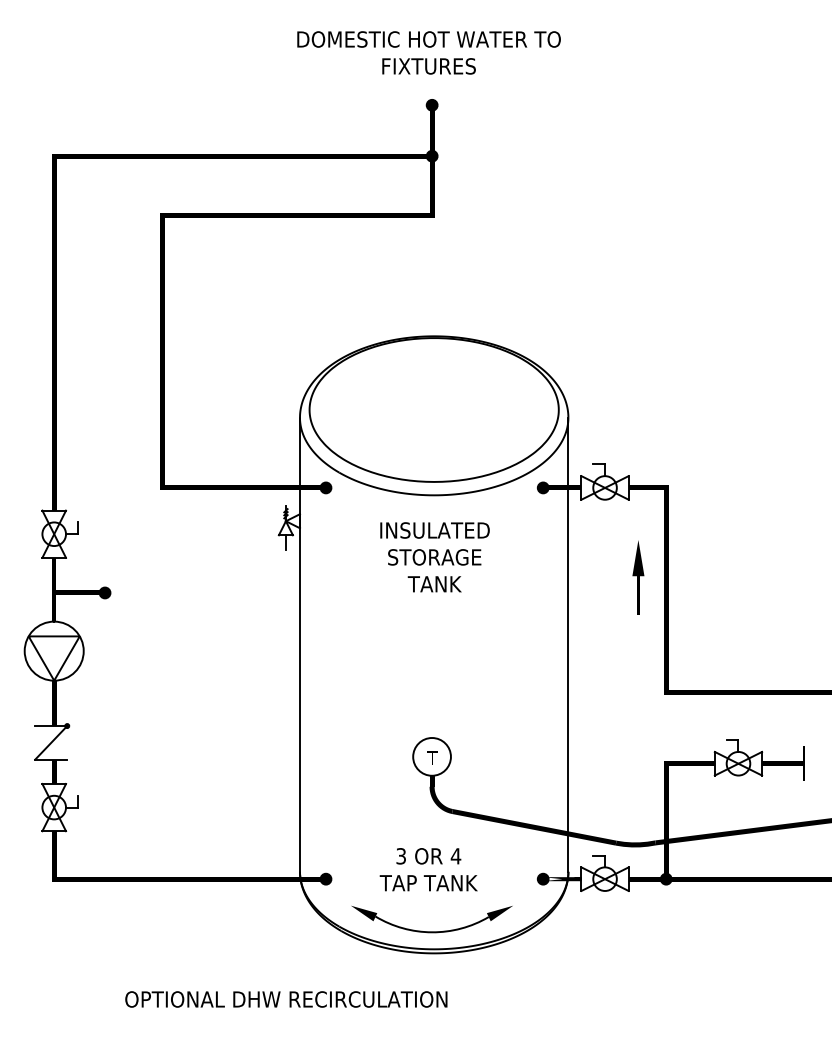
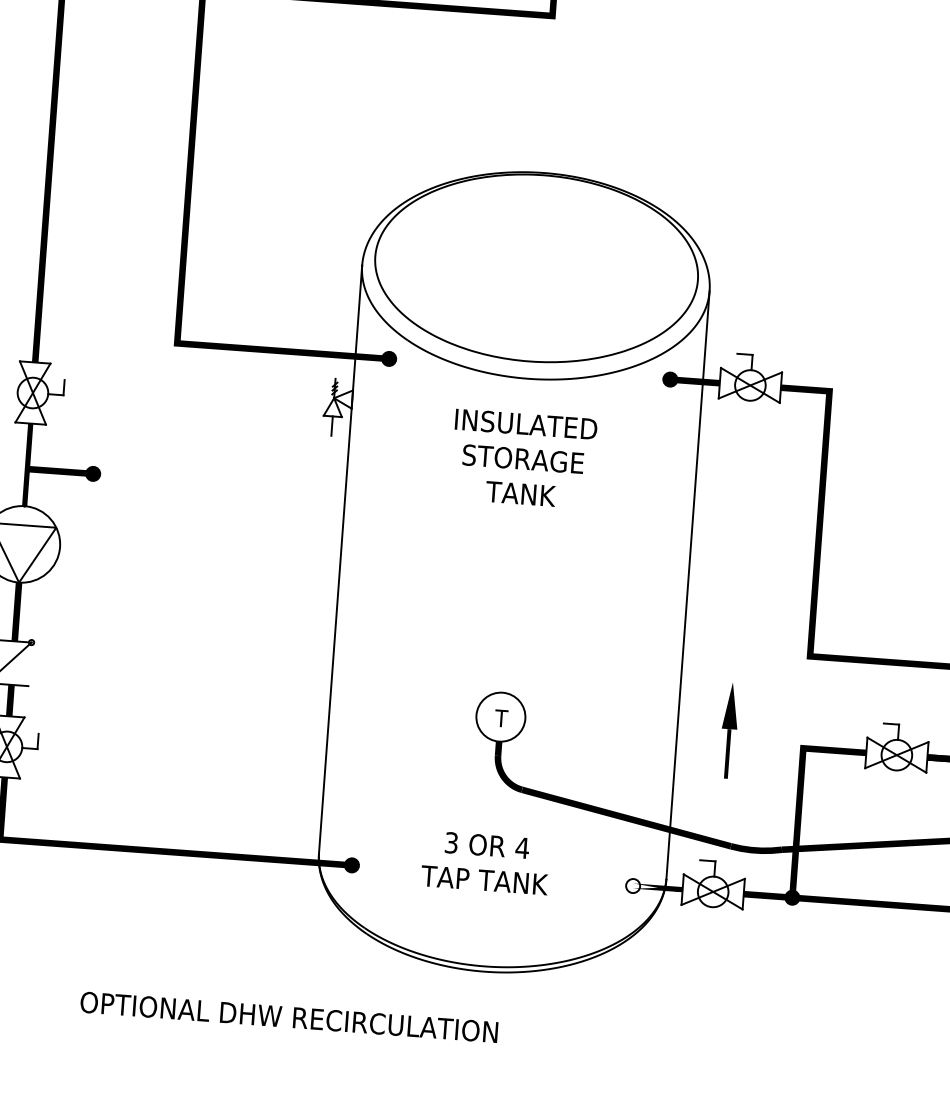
part: (638, 577) -> (729, 730), moved
fill: (542, 878) -> (632, 885), removed
part: (431, 931) -> (483, 943), removed

